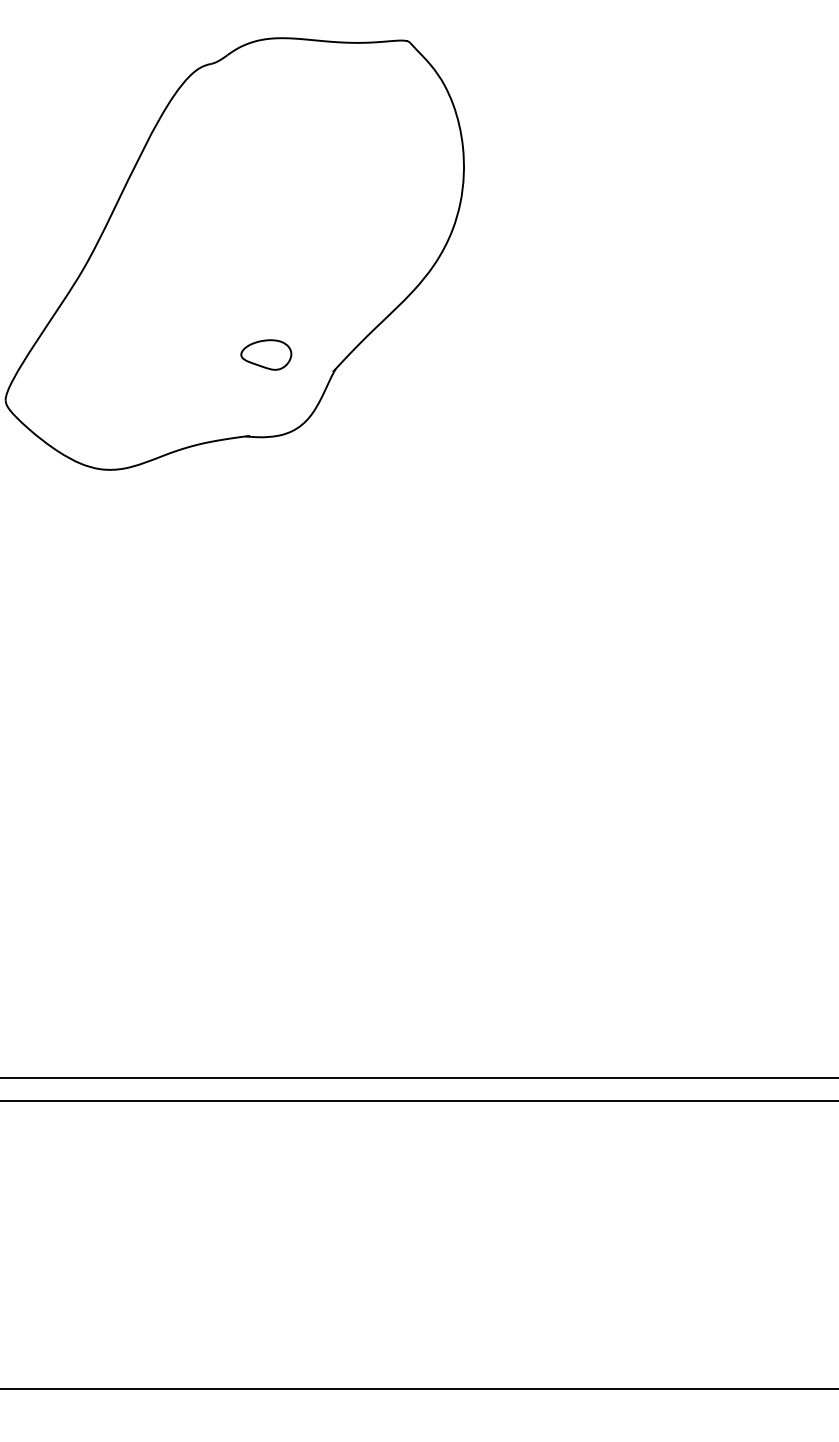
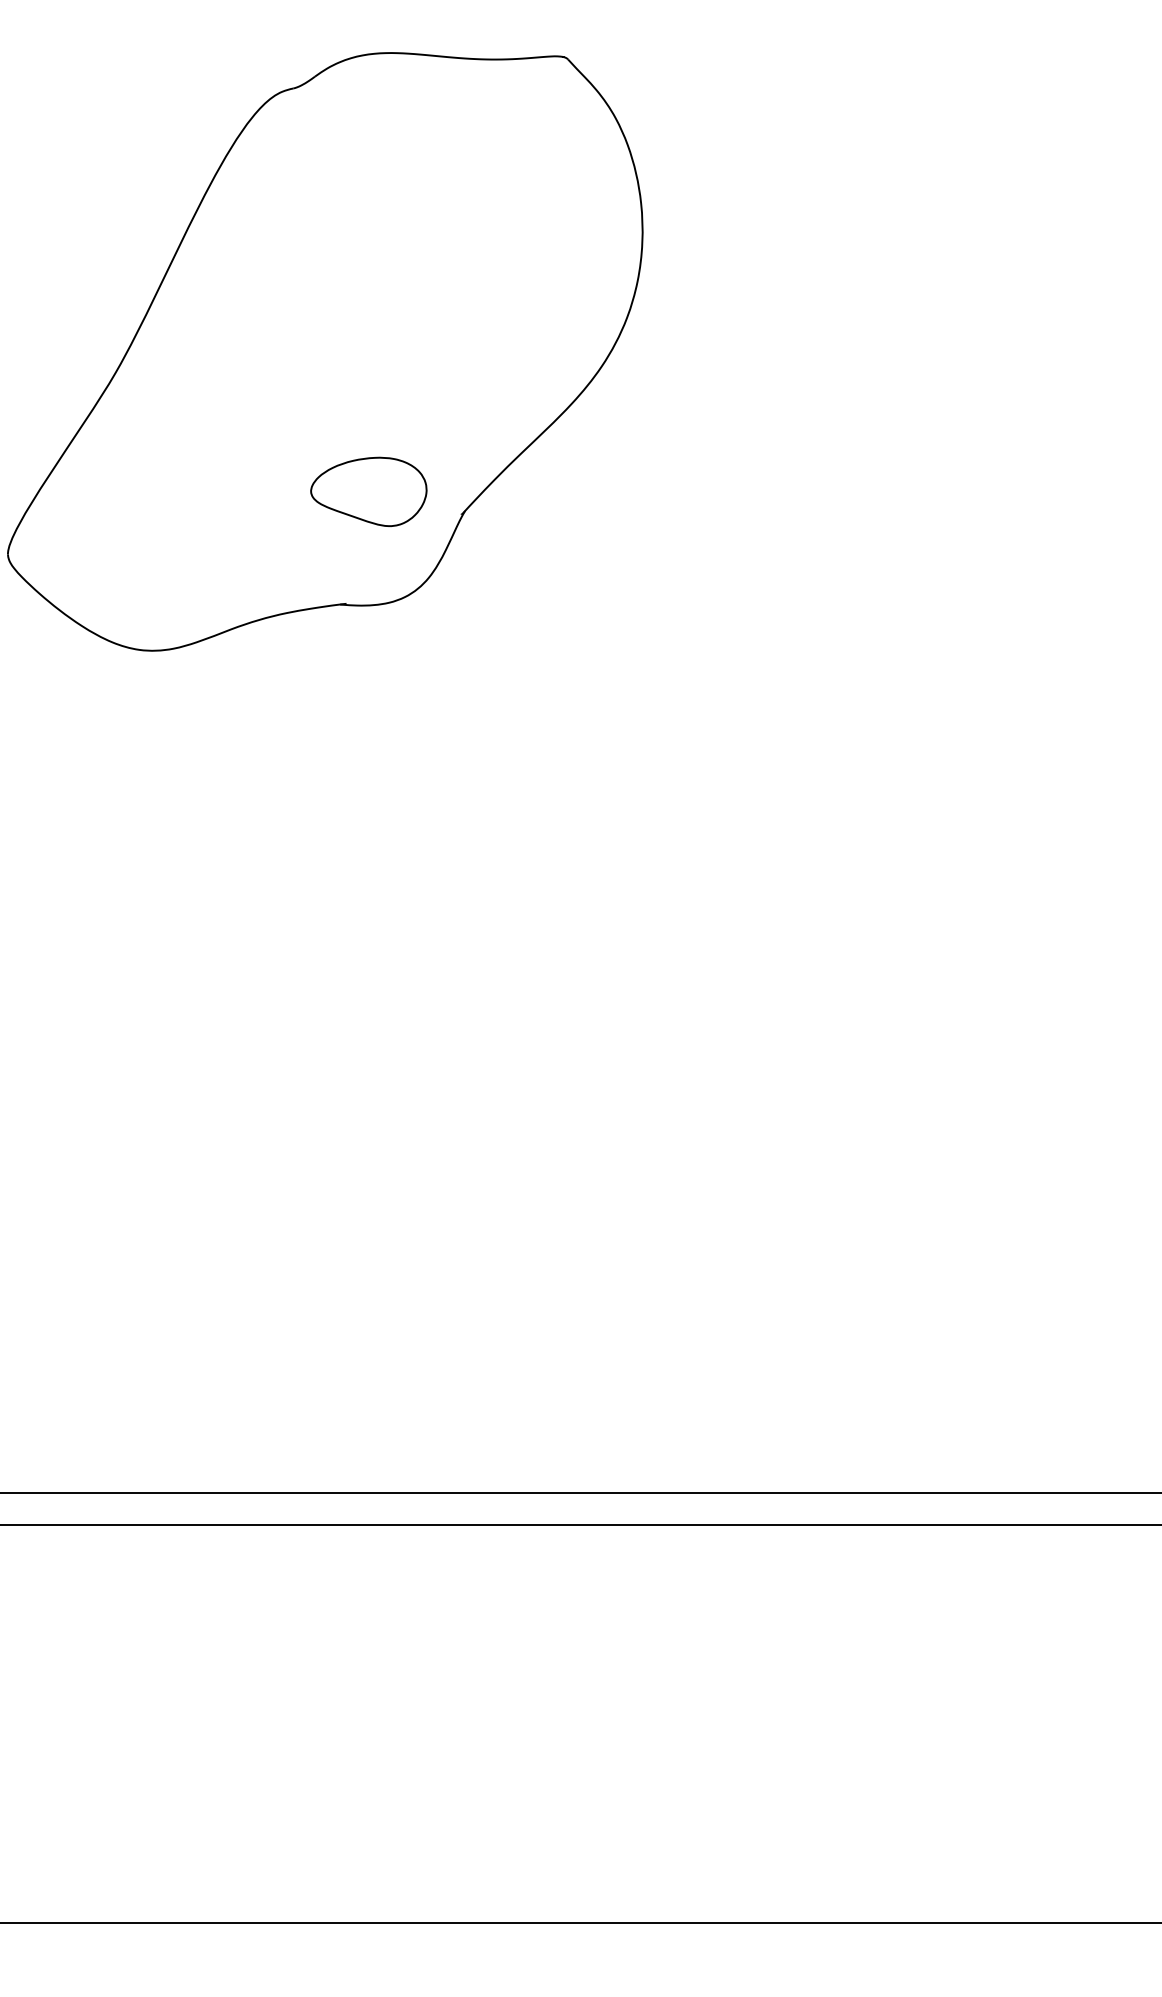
part: (266, 354) -> (368, 491), size x1.67

